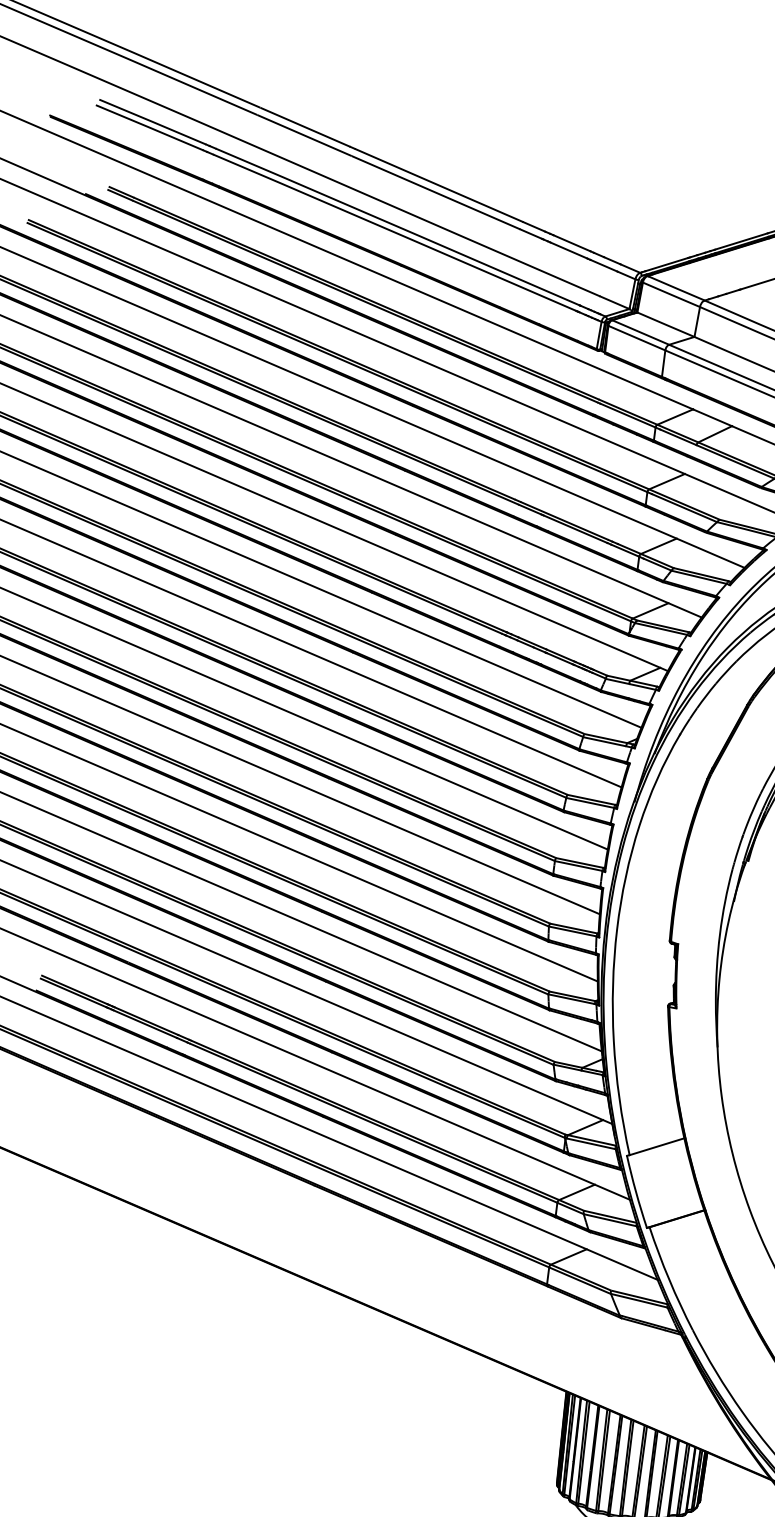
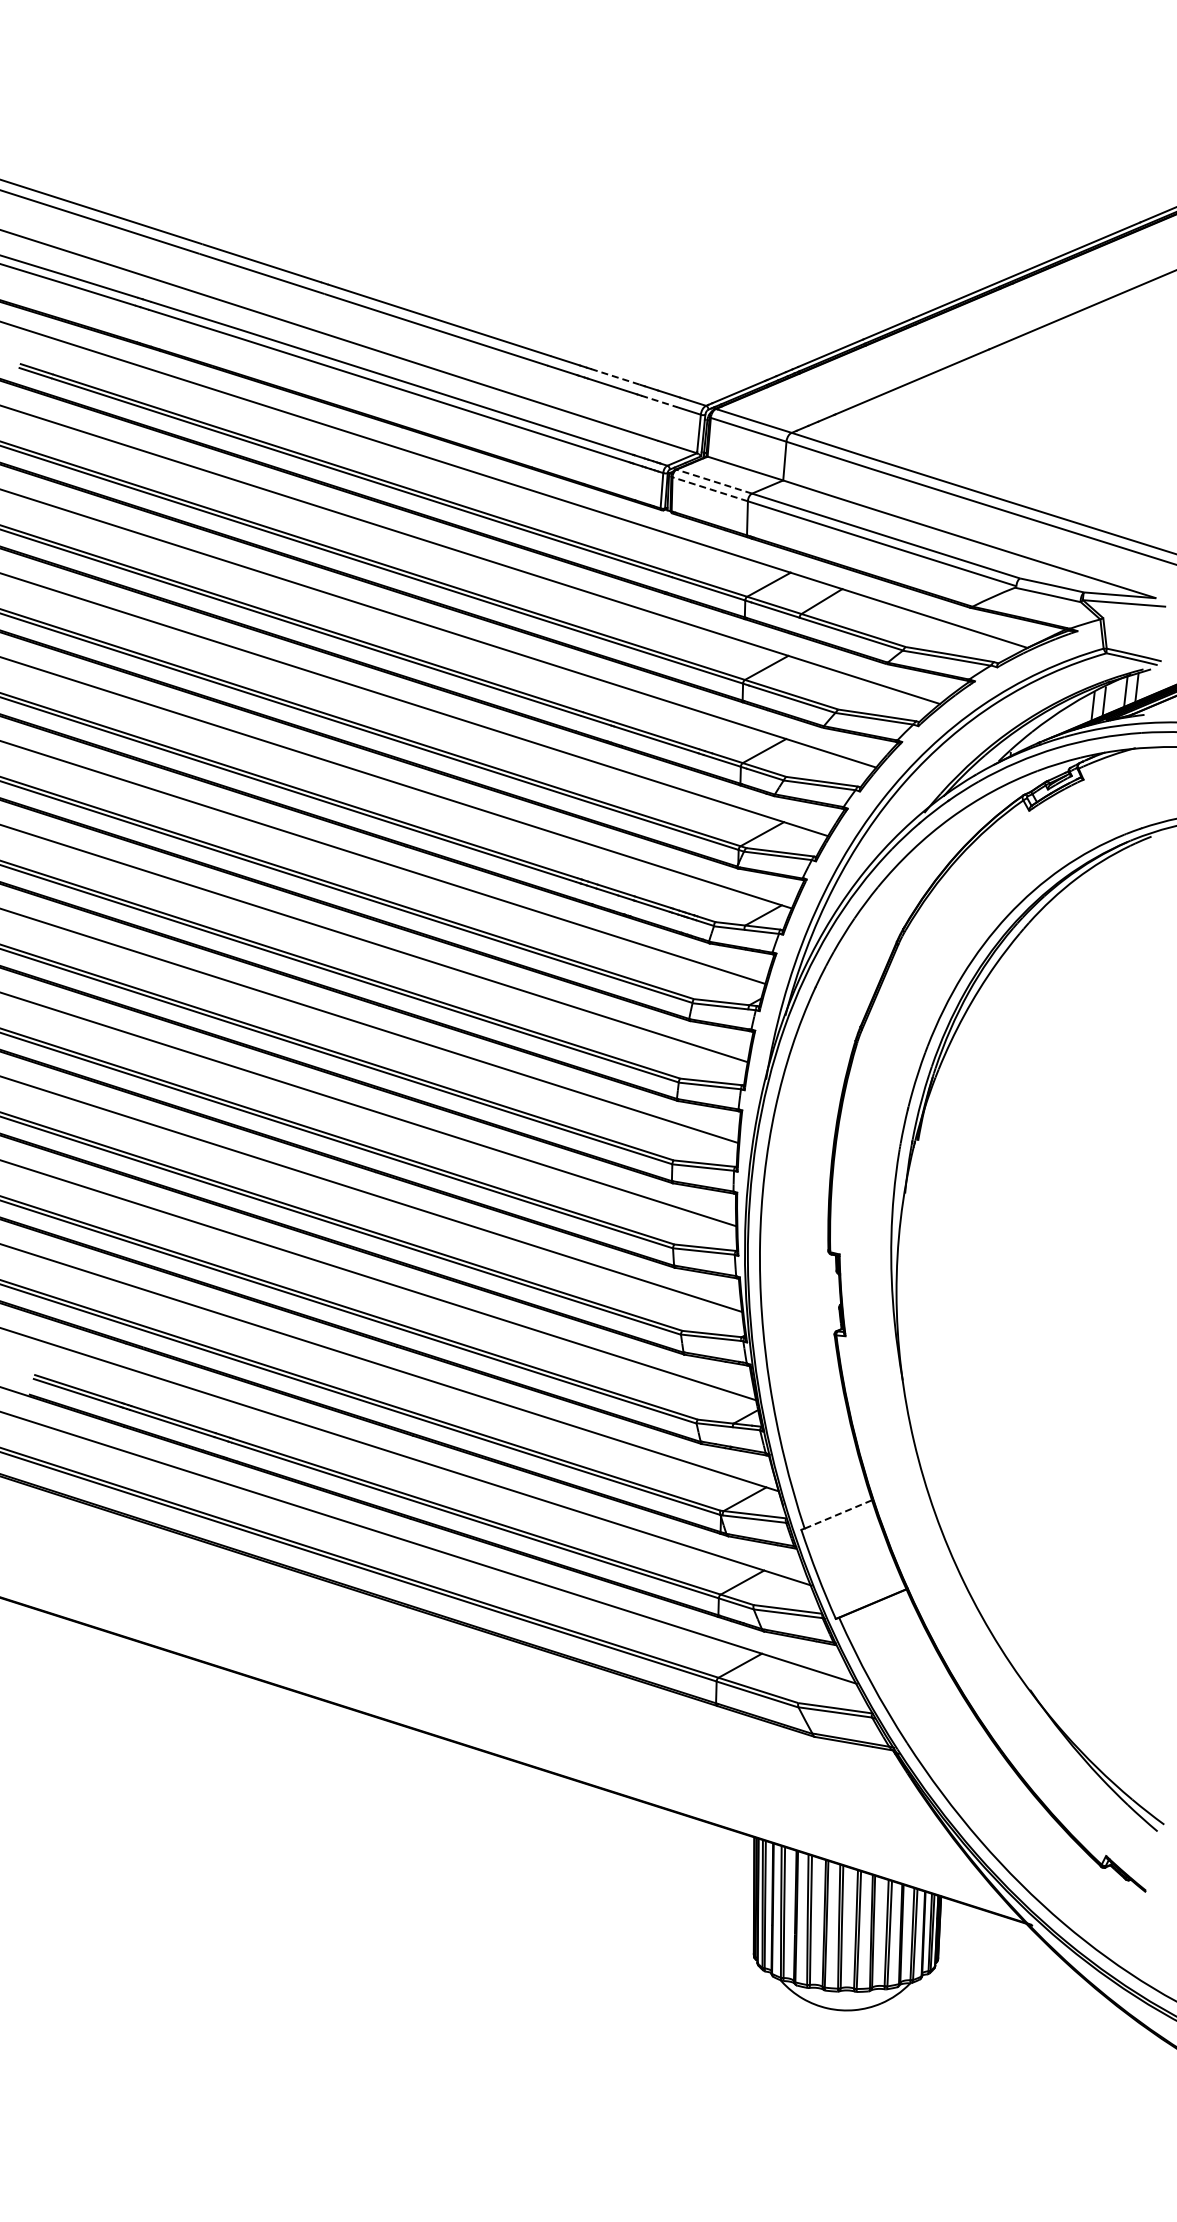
line: (571, 242) -> (615, 376), solid -> dashed
line: (604, 265) -> (659, 401), solid -> dashed
line: (640, 332) -> (714, 481), solid -> dashed
line: (637, 338) -> (710, 489), solid -> dashed
line: (657, 1146) -> (839, 1514), solid -> dashed

